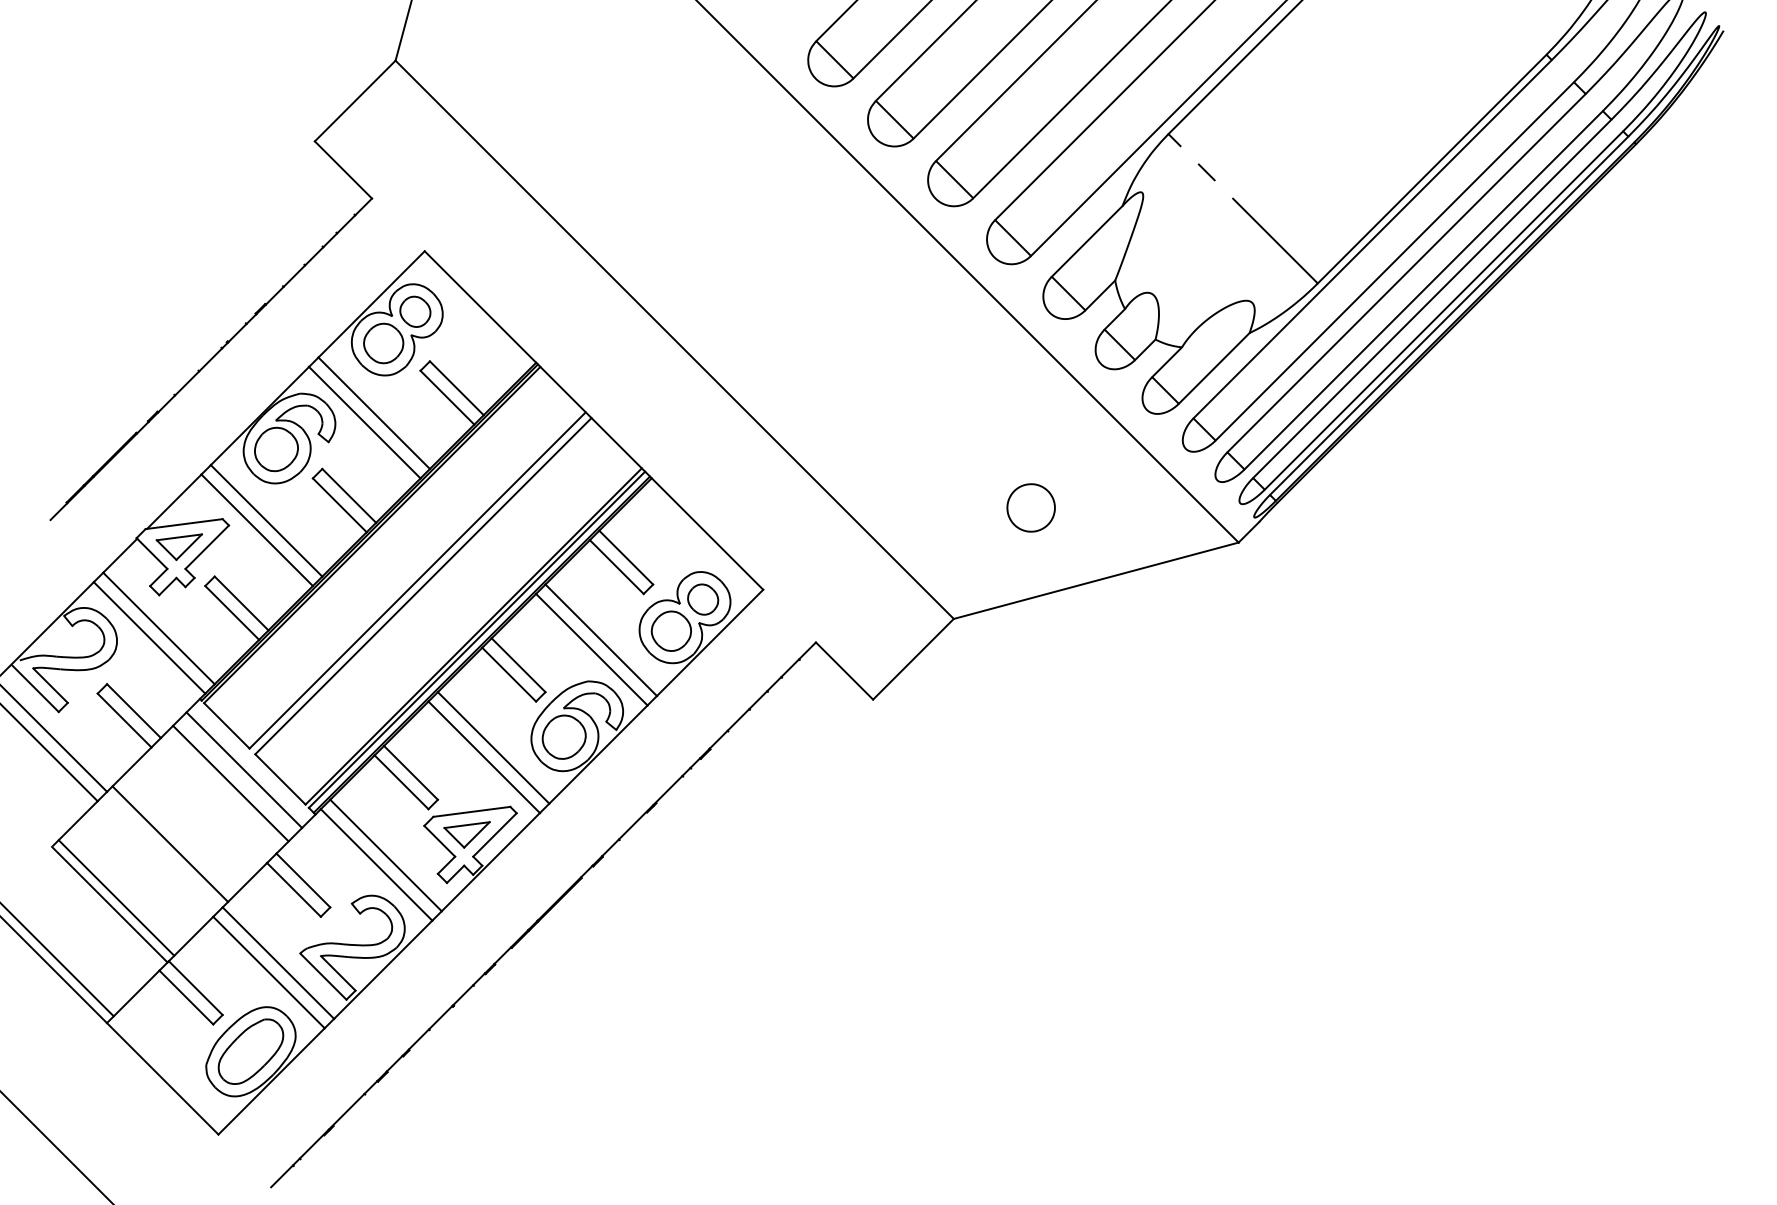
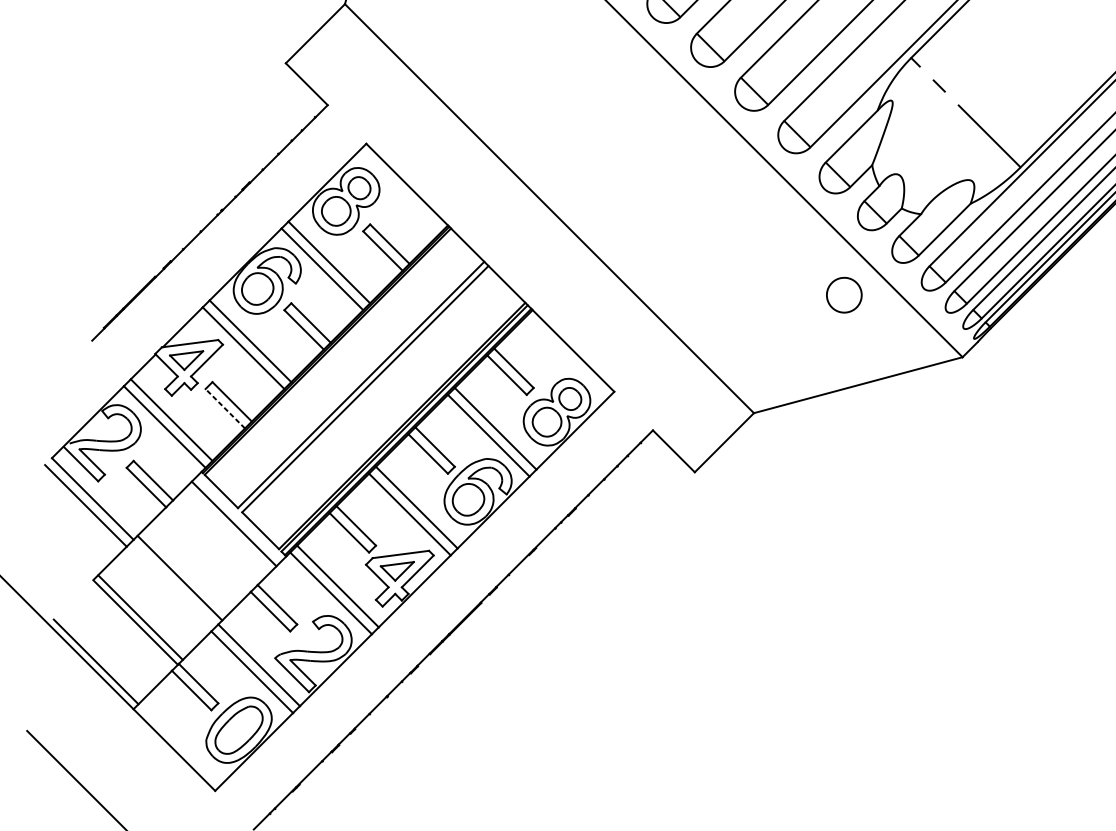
part: (1030, 507) -> (843, 294), moved
line: (231, 612) -> (224, 408), solid -> dashed
line: (230, 783) -> (224, 533), removed

